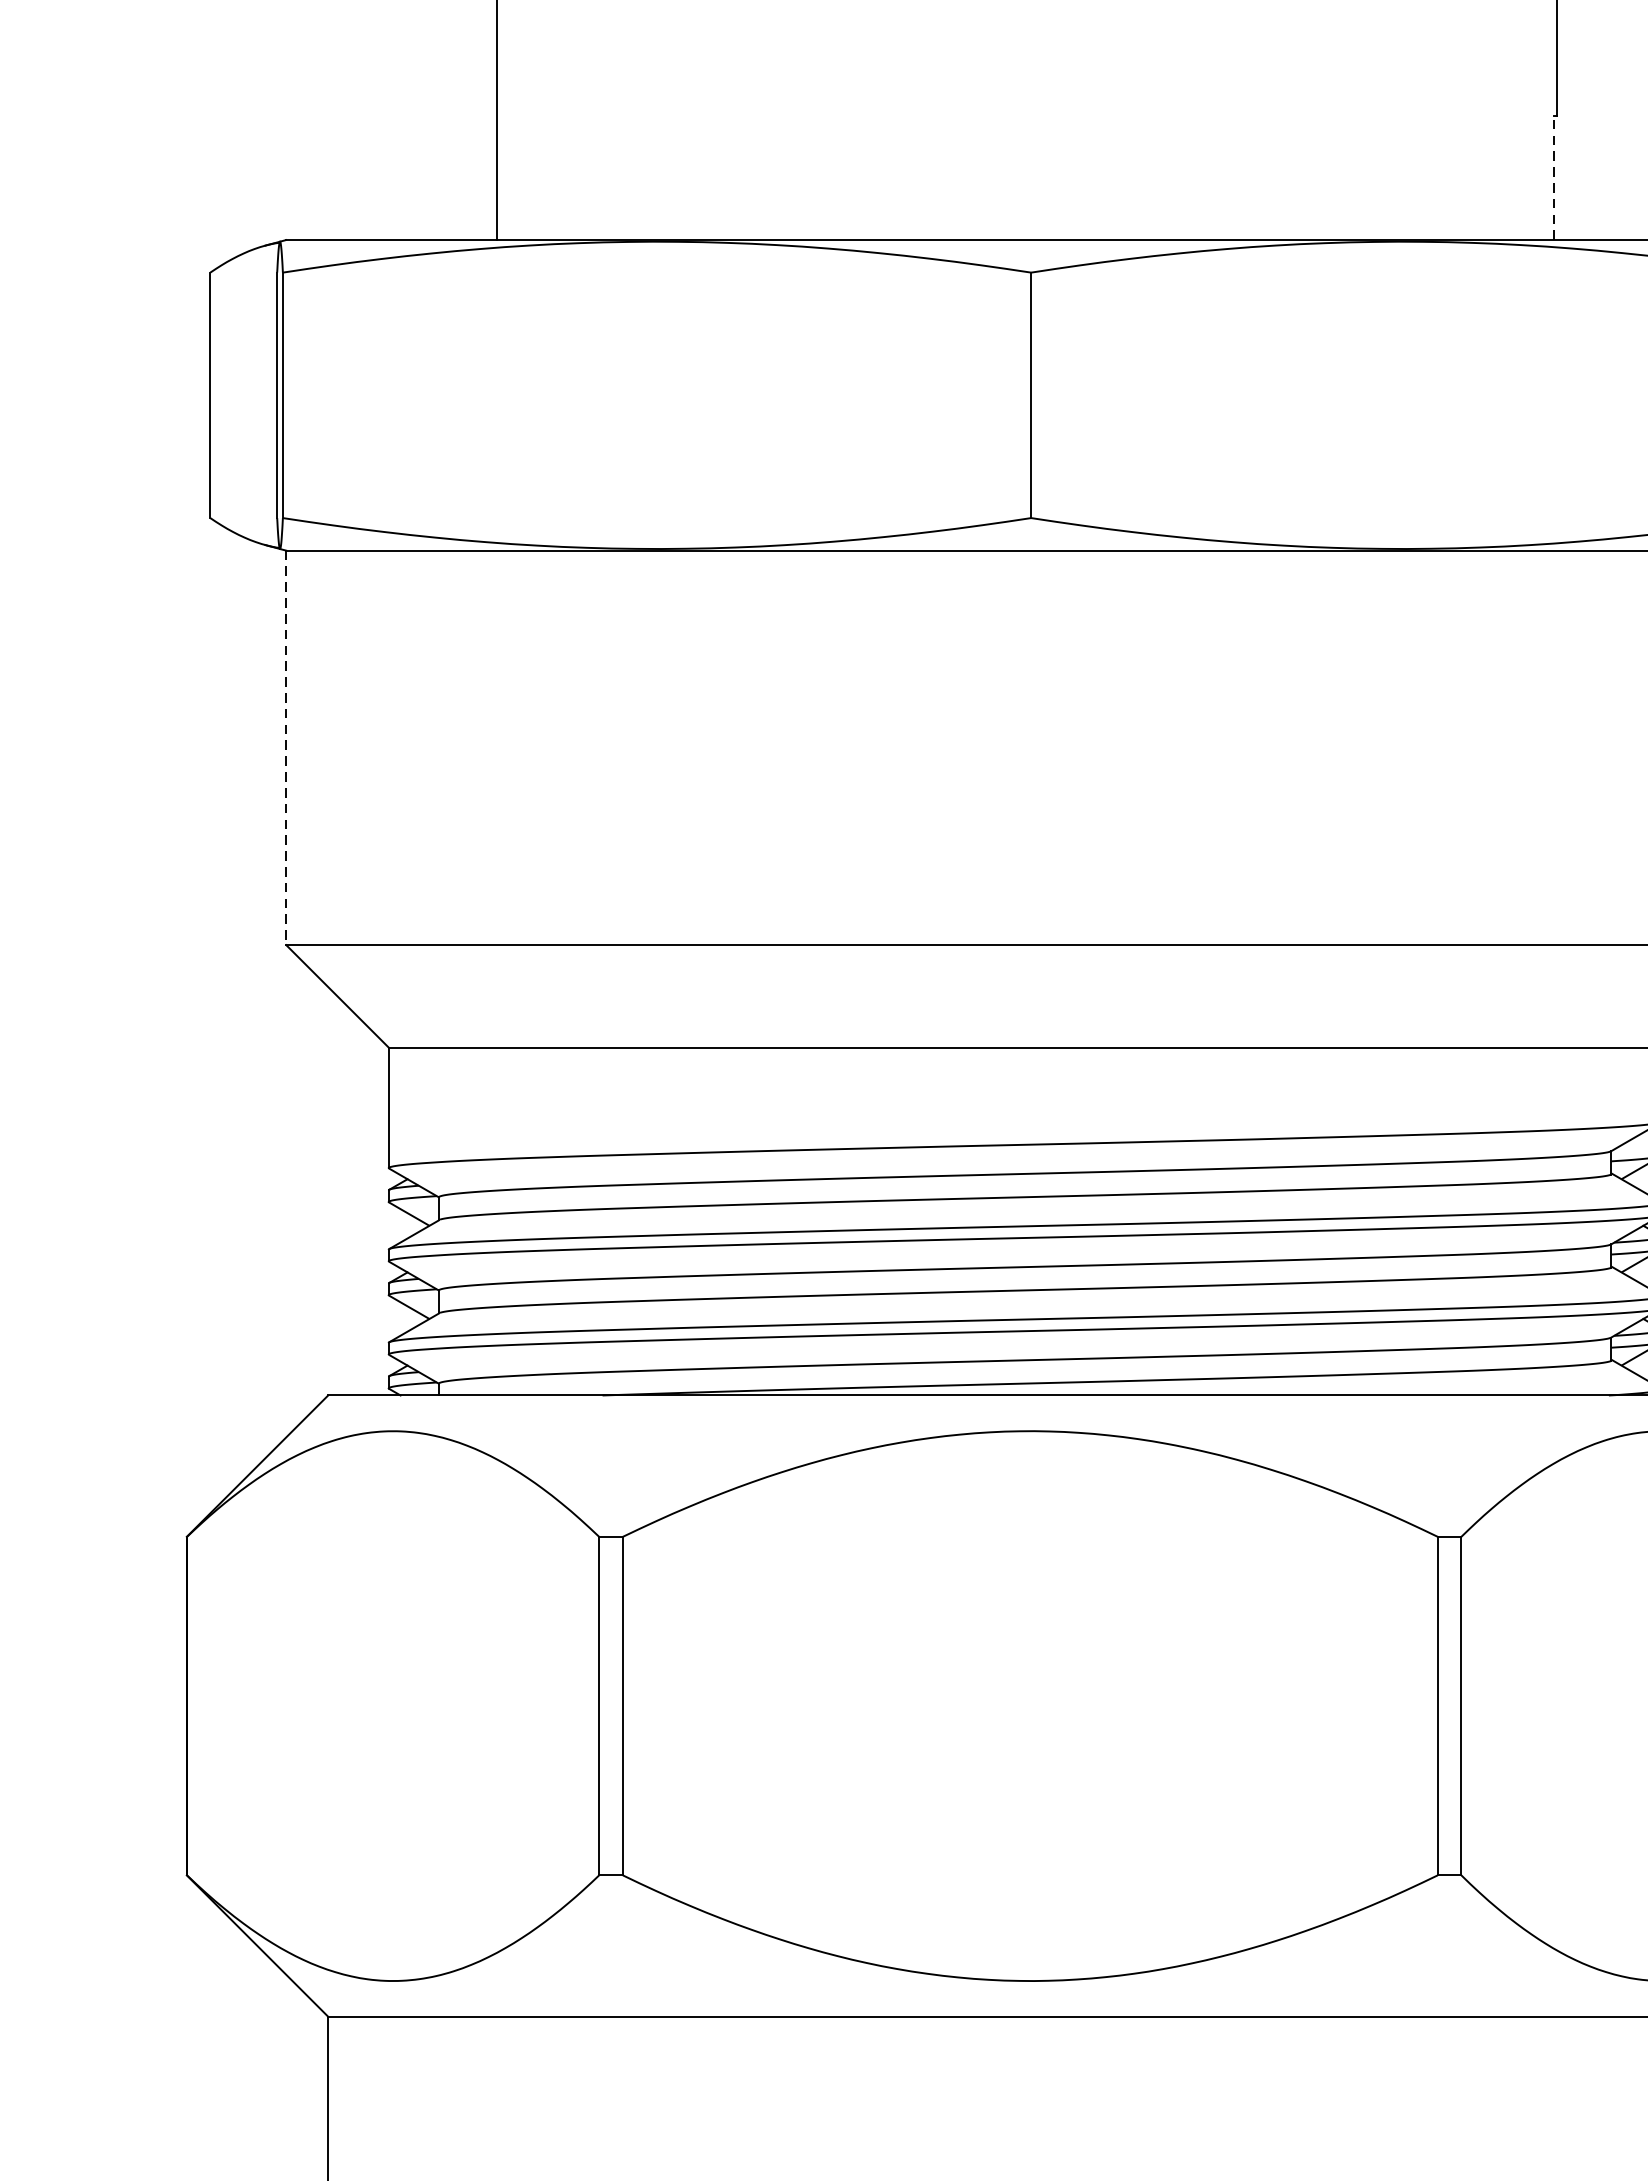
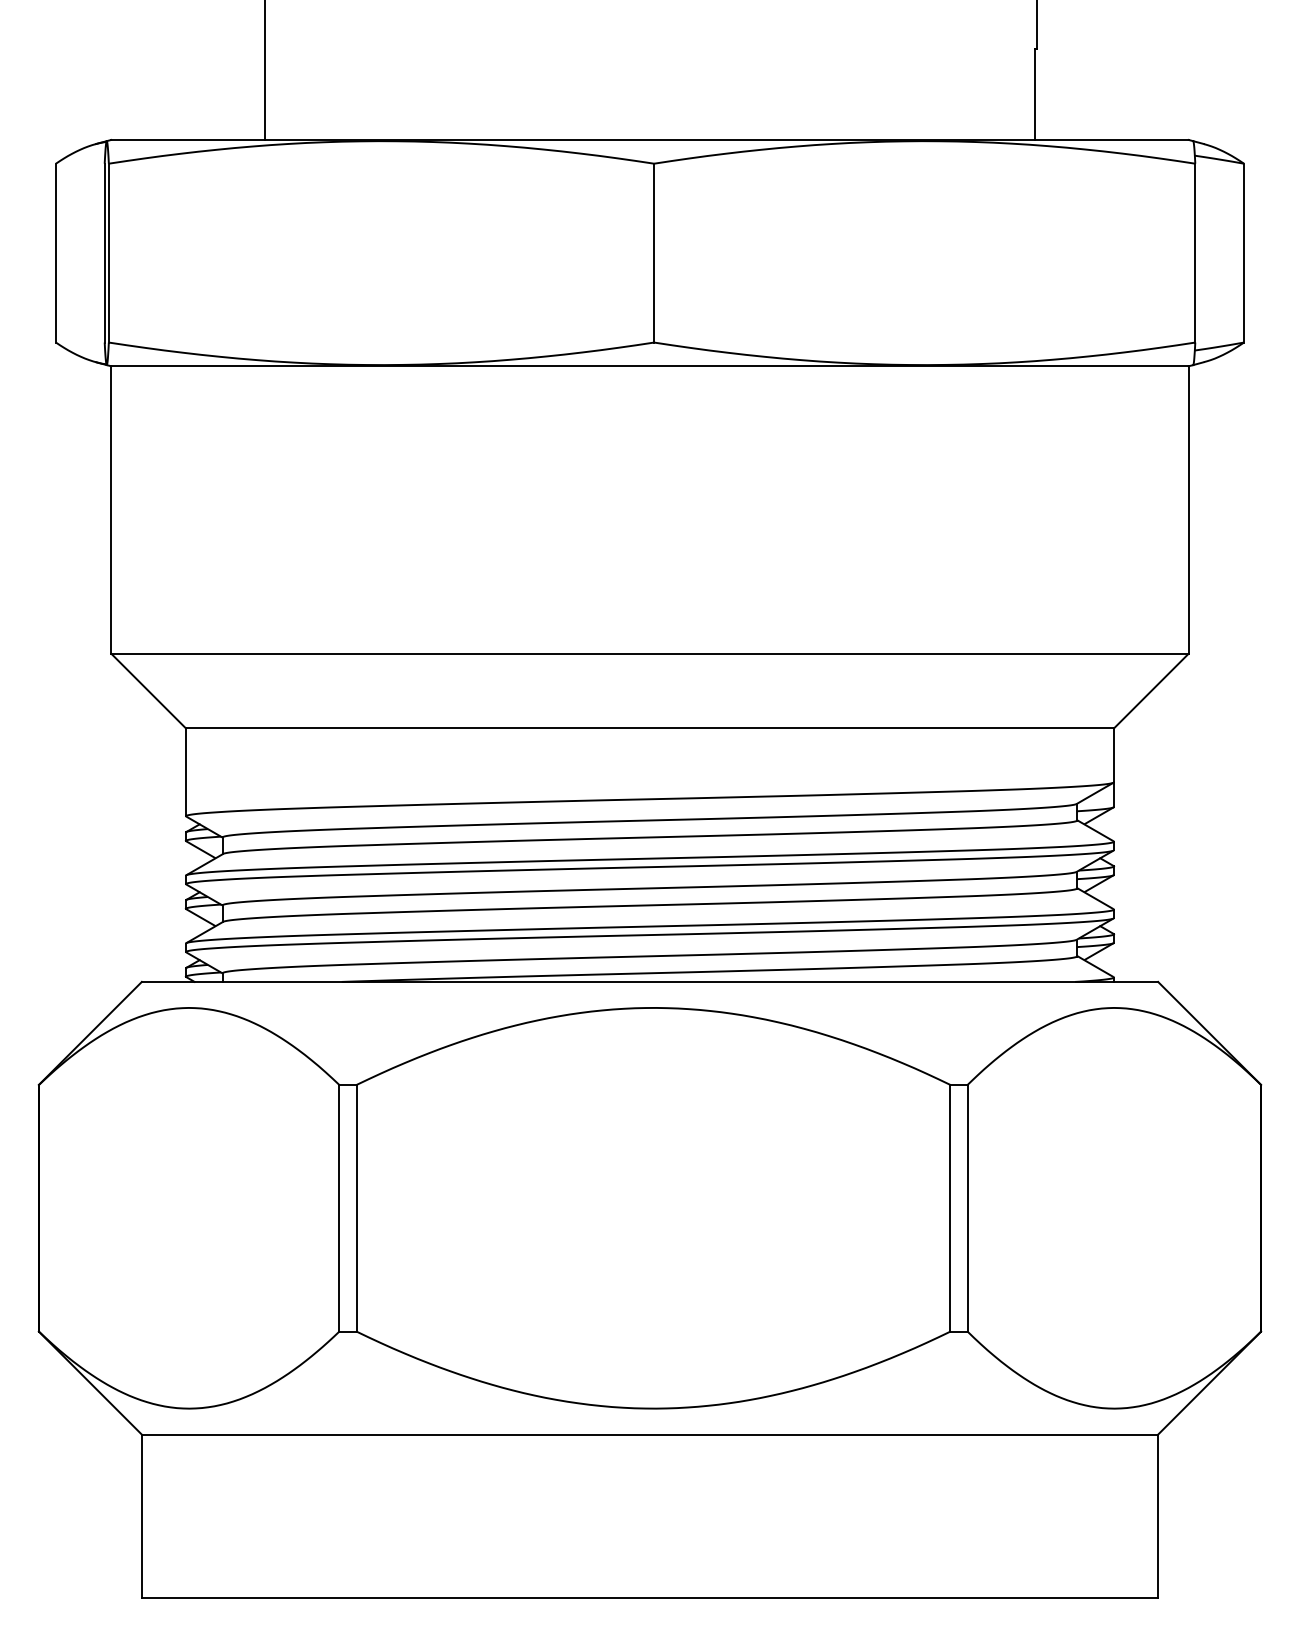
line: (1553, 177) -> (1034, 94), dashed -> solid
line: (286, 748) -> (111, 510), dashed -> solid

